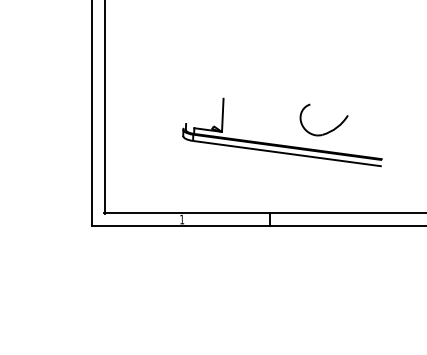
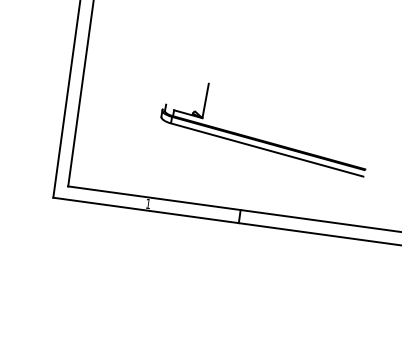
part: (328, 131) -> (313, 132), removed

